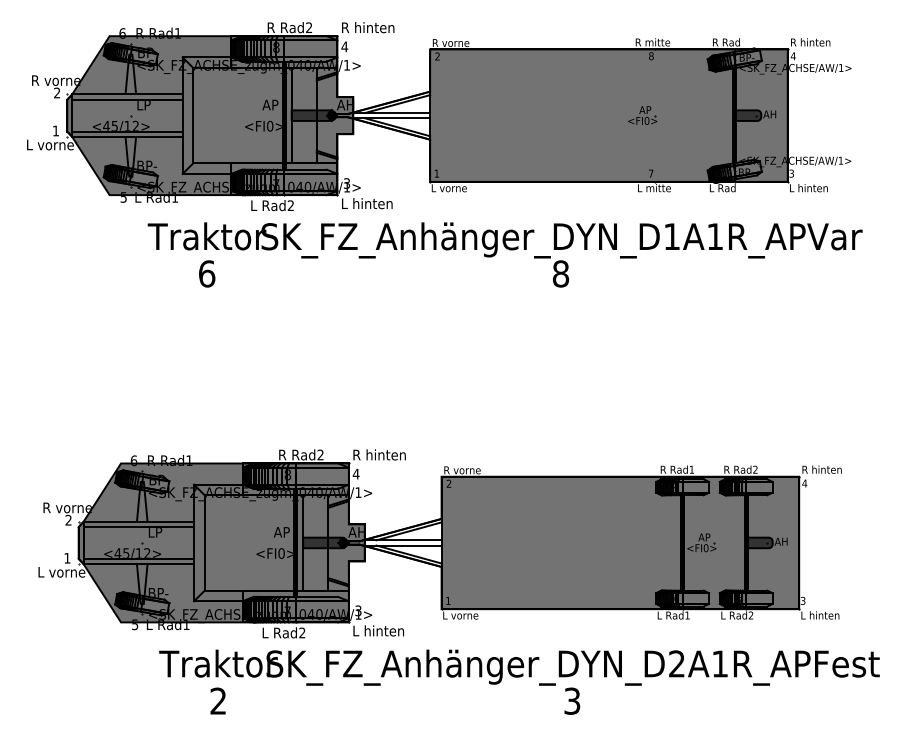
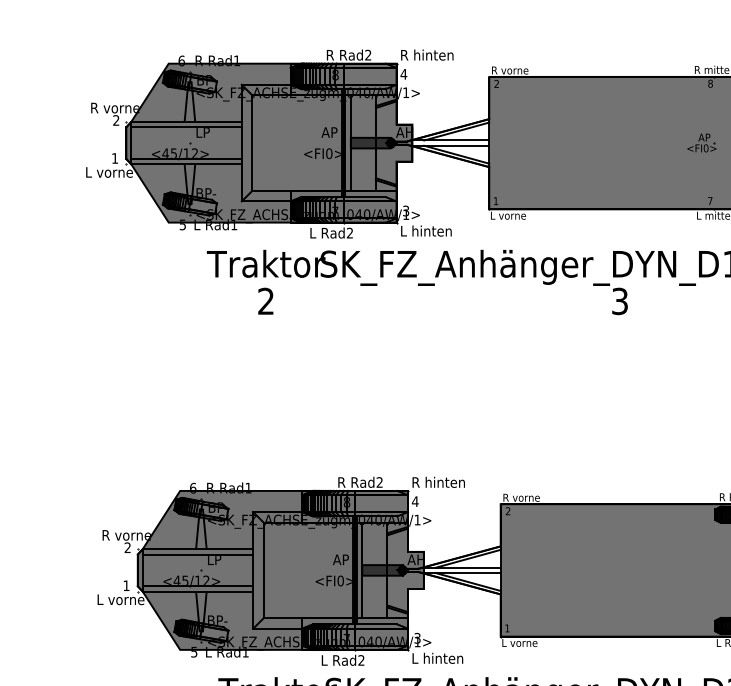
text: (207, 273) -> (266, 300), 6 -> 2
text: (560, 273) -> (619, 300), 8 -> 3

